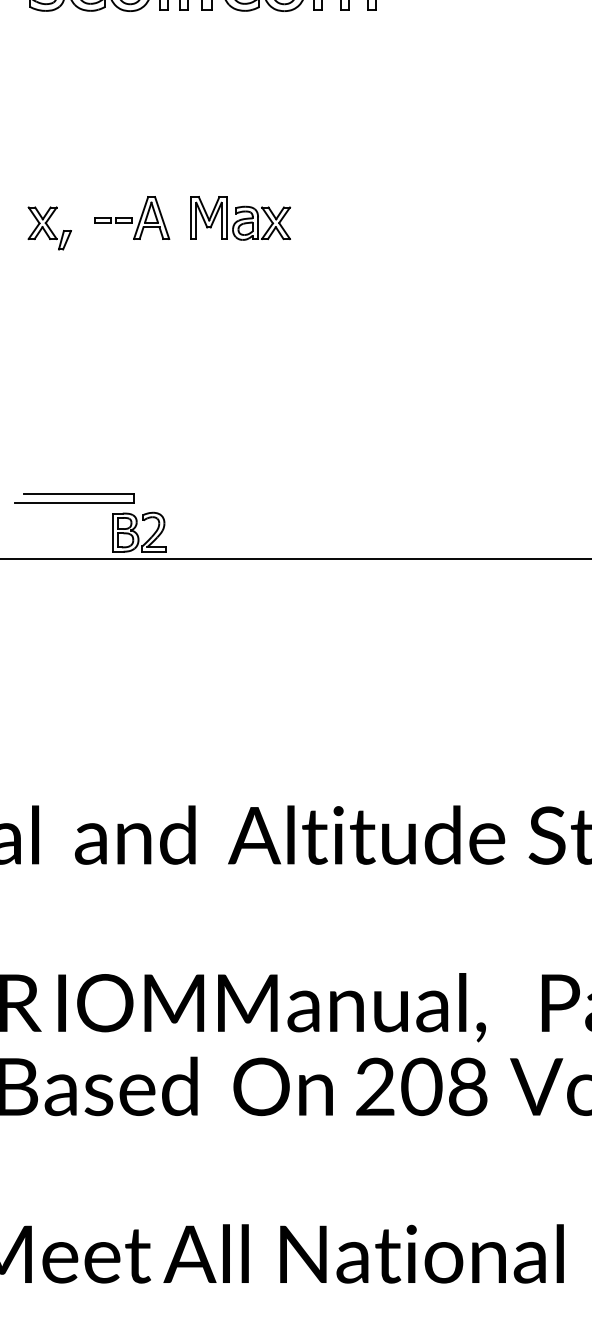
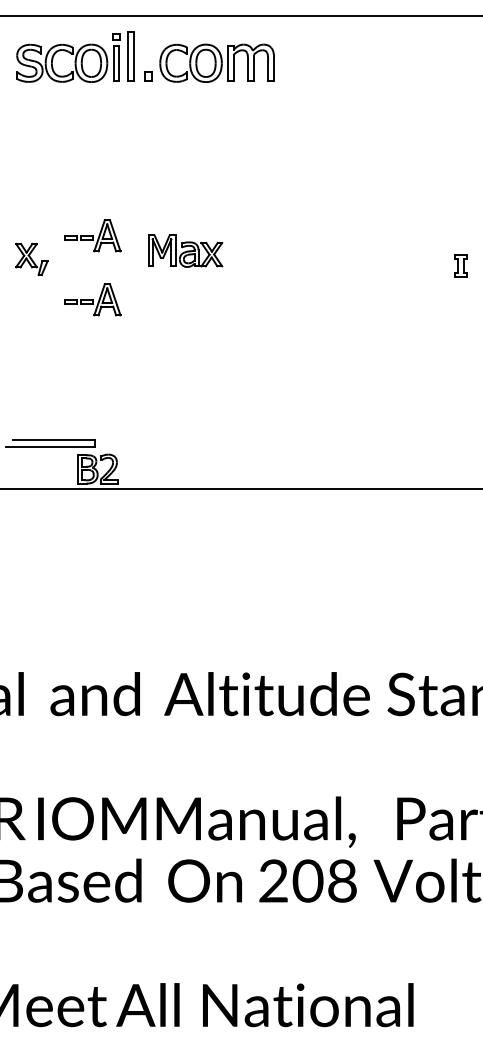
part: (240, 217) -> (185, 250), moved
part: (49, 227) -> (31, 258), moved
part: (131, 303) -> (92, 299), added

